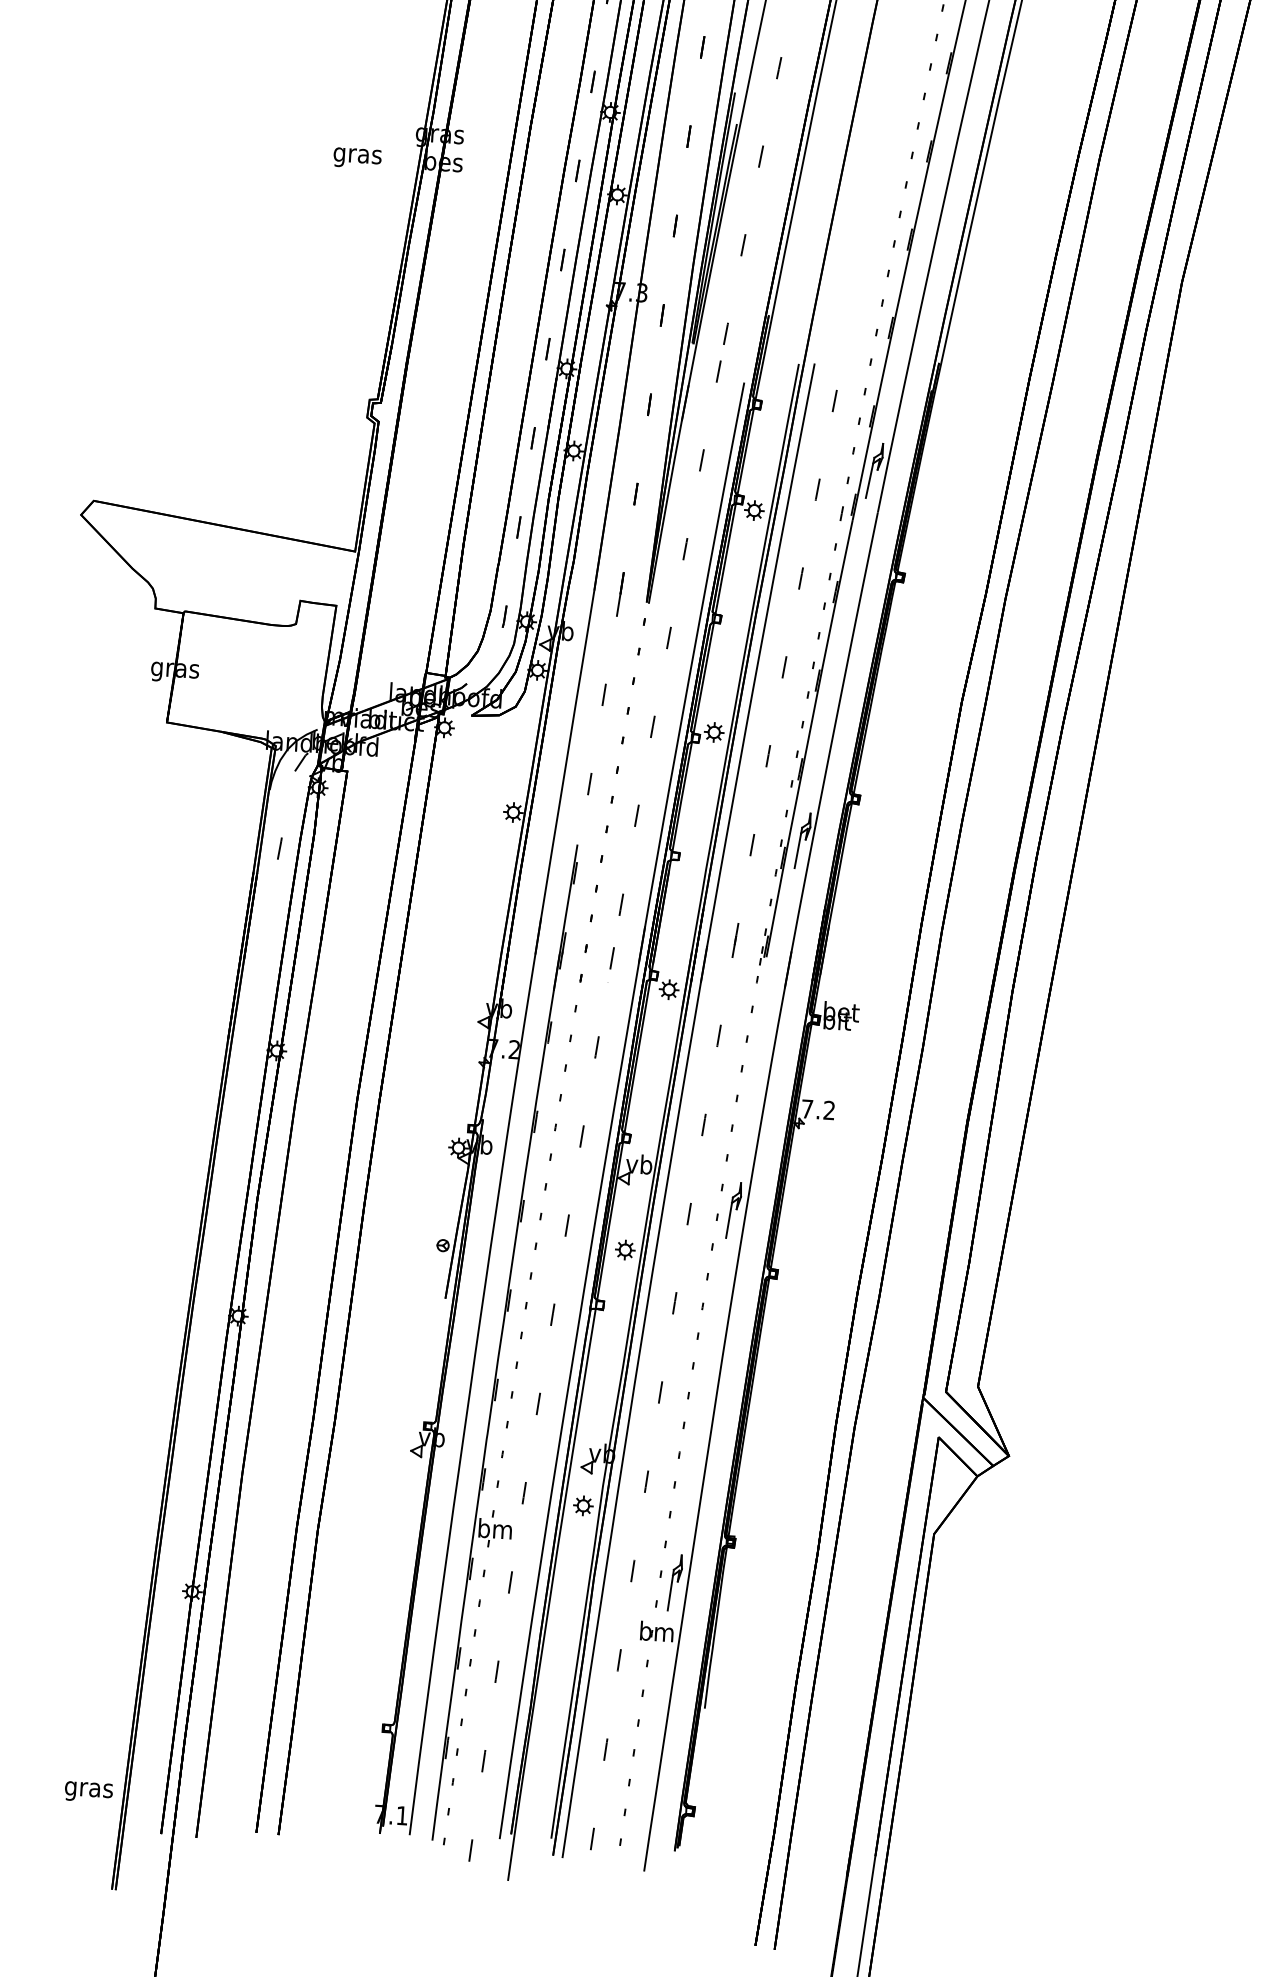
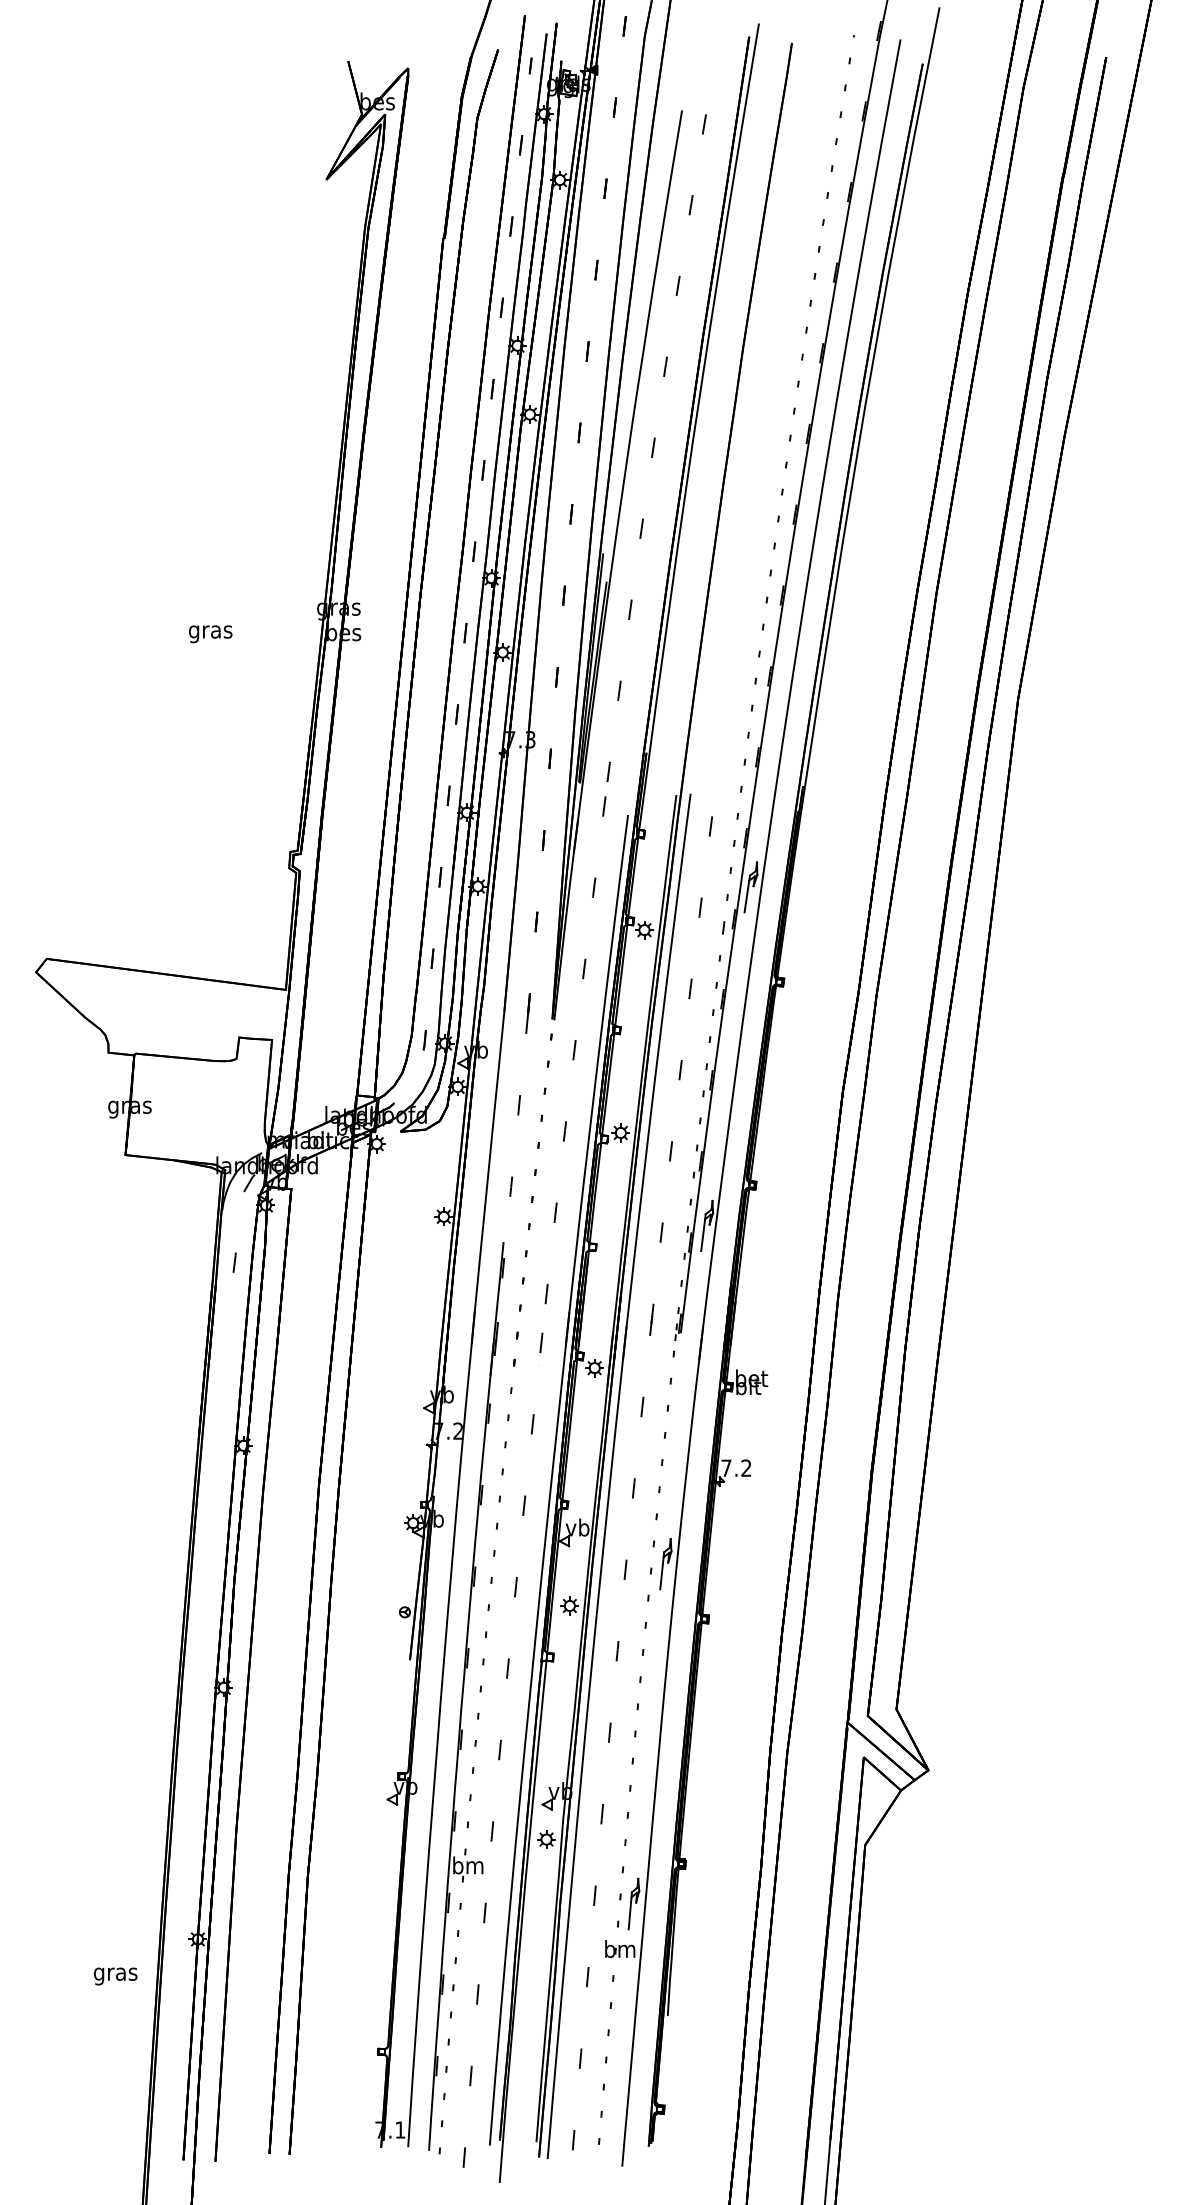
text: (357, 158) -> (210, 634), moved
text: (88, 1792) -> (115, 1976), moved

